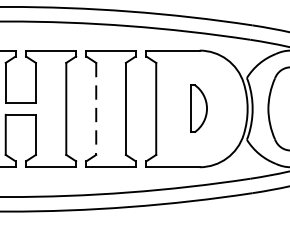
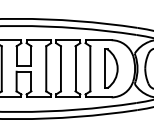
line: (95, 108) -> (60, 68), dashed -> solid
part: (199, 108) -> (111, 68), size x1.67

